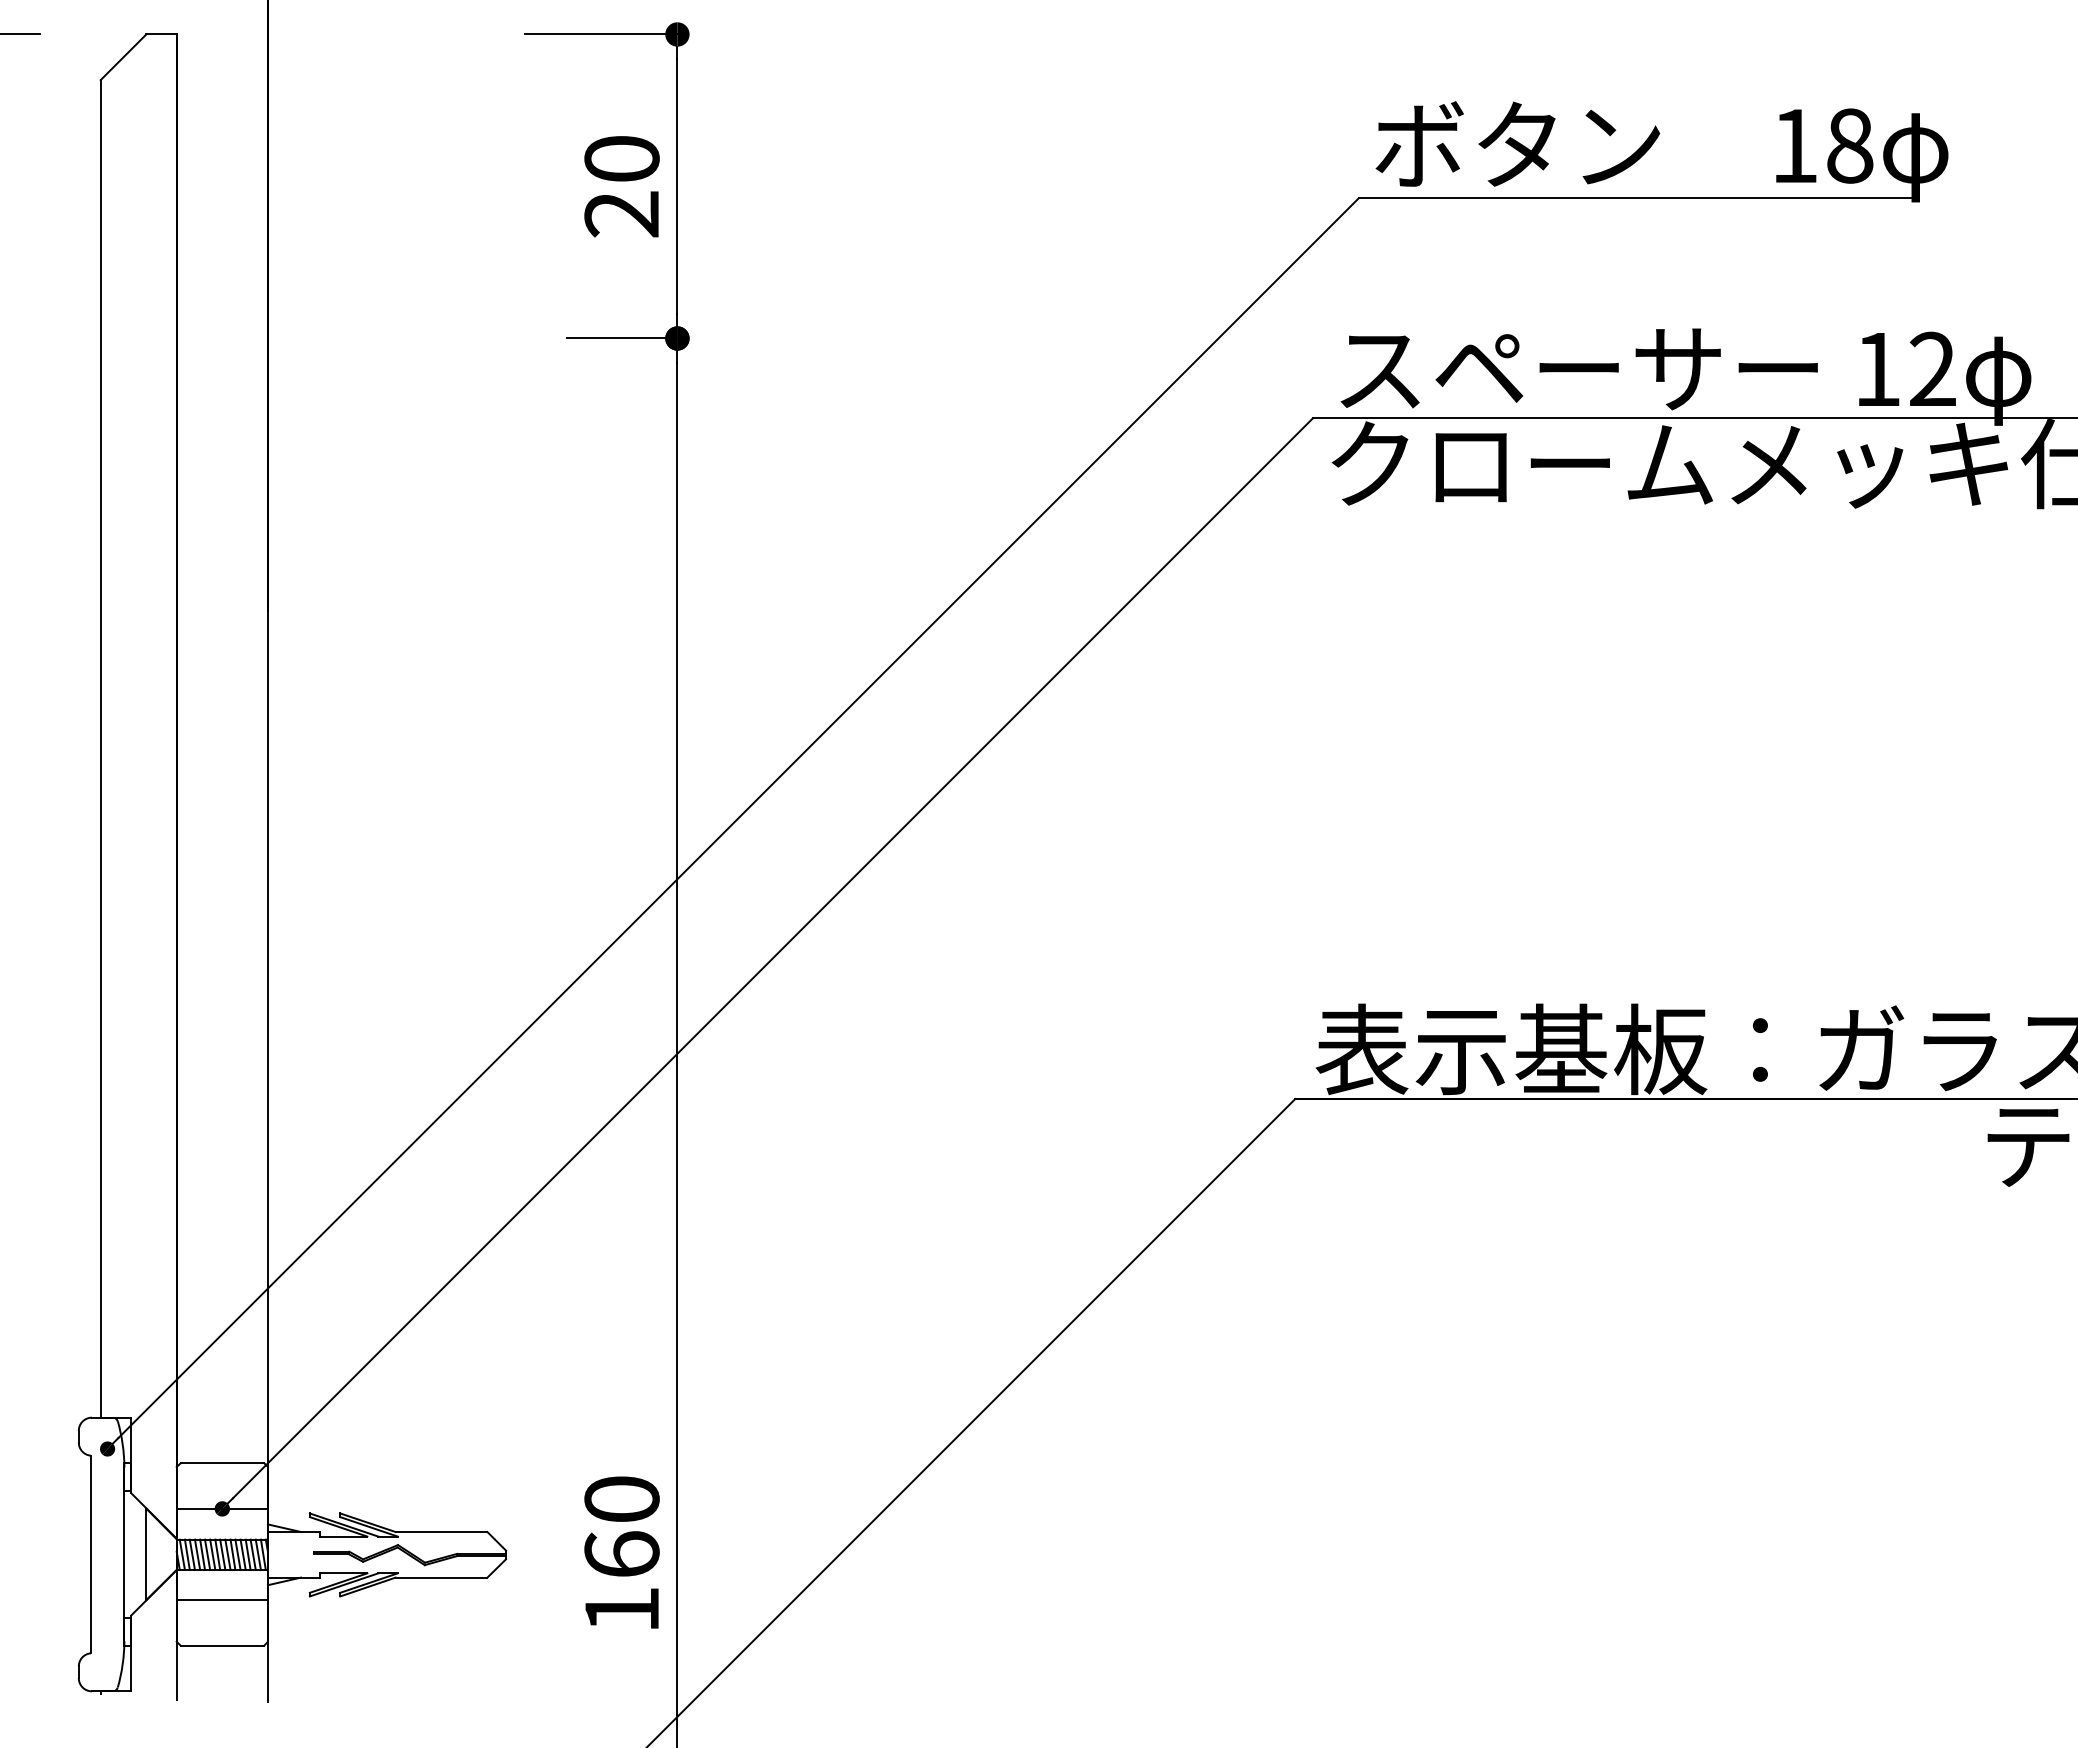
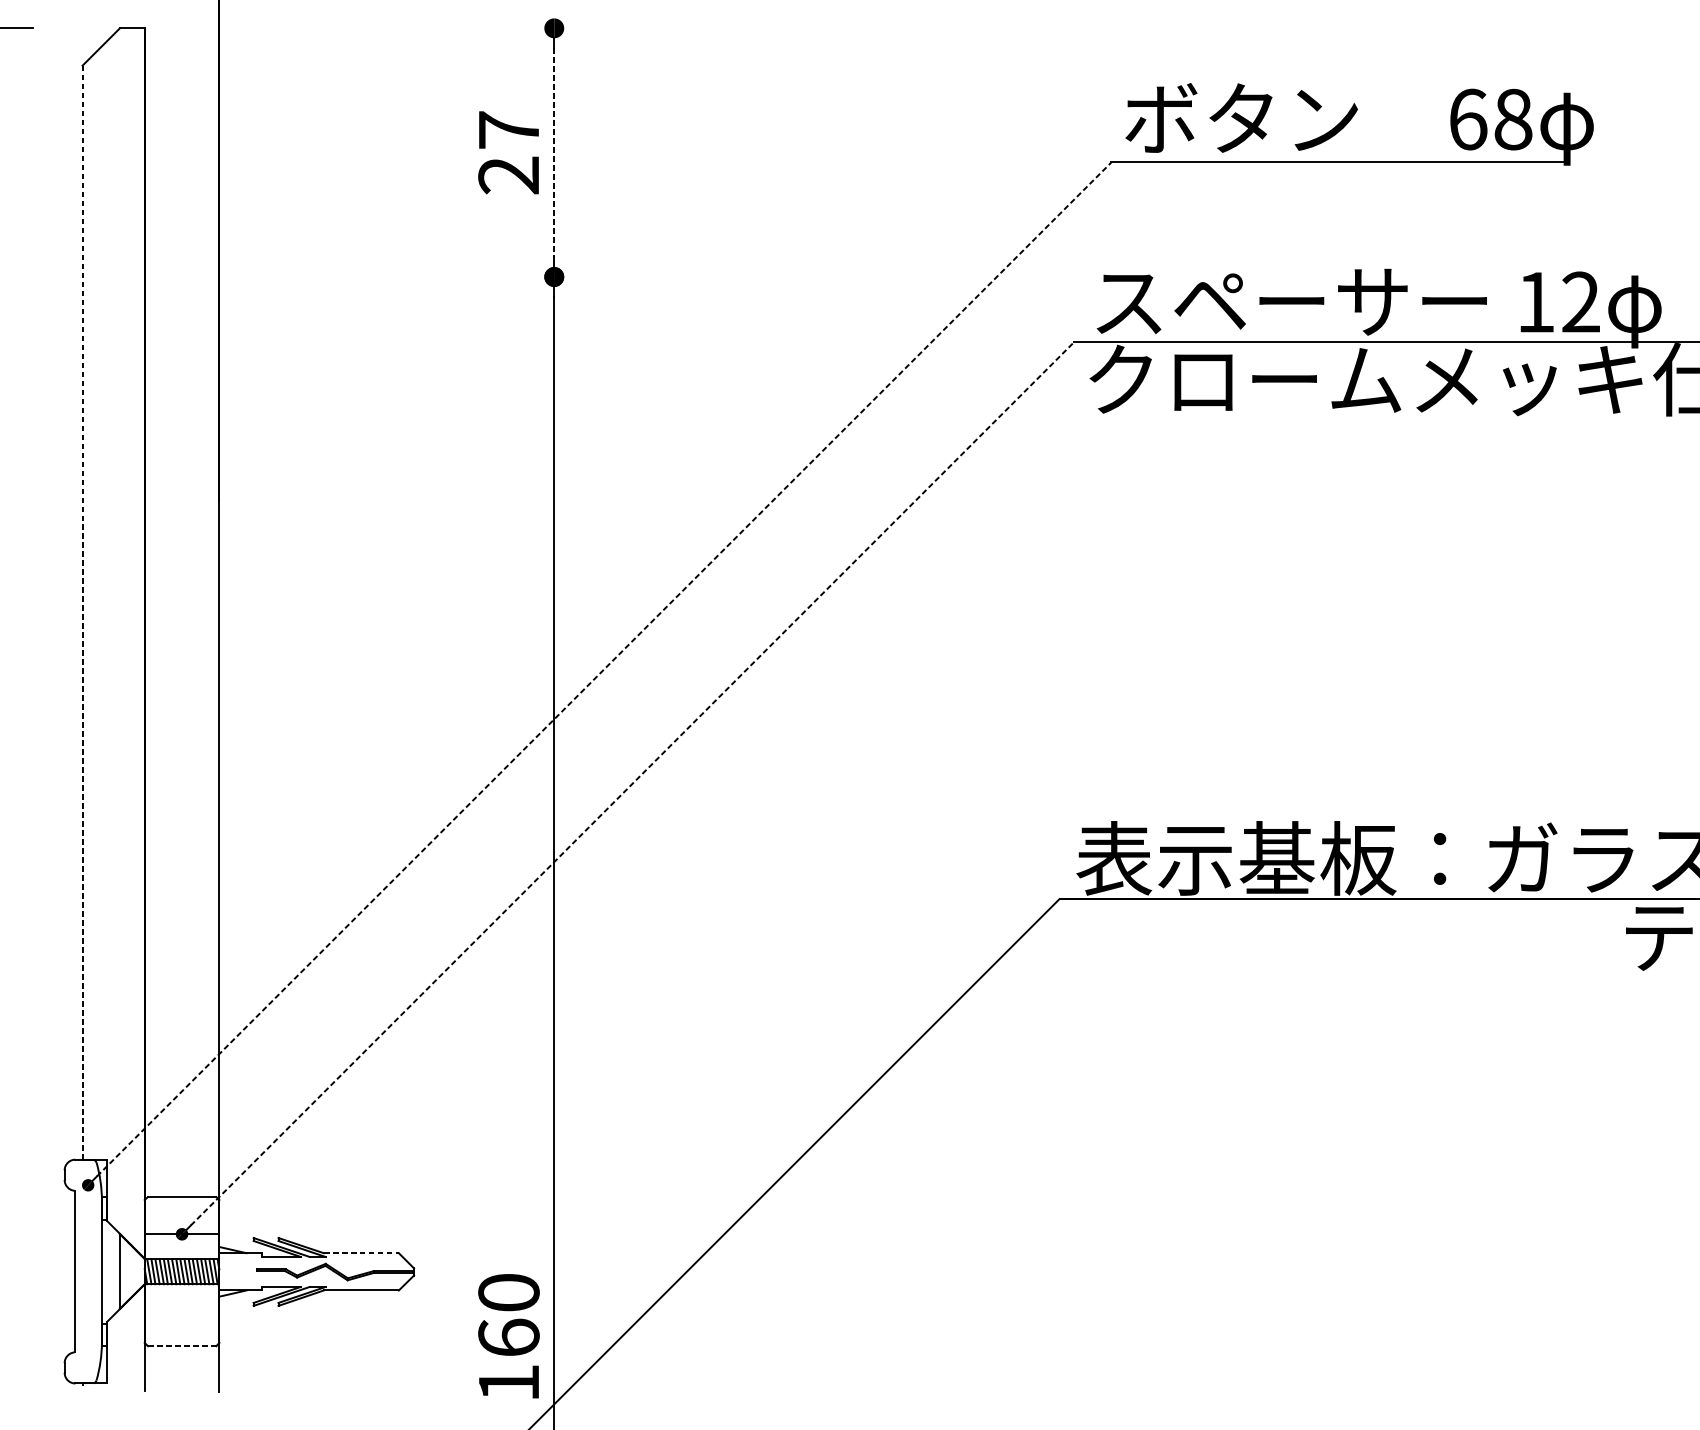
line: (601, 34) -> (492, 28), removed
text: (1795, 145) -> (1468, 119), 18 -> 68
text: (621, 158) -> (508, 129), 20 -> 27
line: (677, 186) -> (554, 152), solid -> dashed
line: (621, 338) -> (508, 277), removed
line: (100, 748) -> (82, 612), solid -> dashed
line: (738, 818) -> (604, 669), solid -> dashed
line: (773, 958) -> (632, 784), solid -> dashed
line: (441, 1532) -> (361, 1253), solid -> dashed
text: (621, 1552) -> (508, 1336), moved
line: (221, 1600) -> (181, 1309), removed
line: (222, 1645) -> (182, 1346), solid -> dashed

